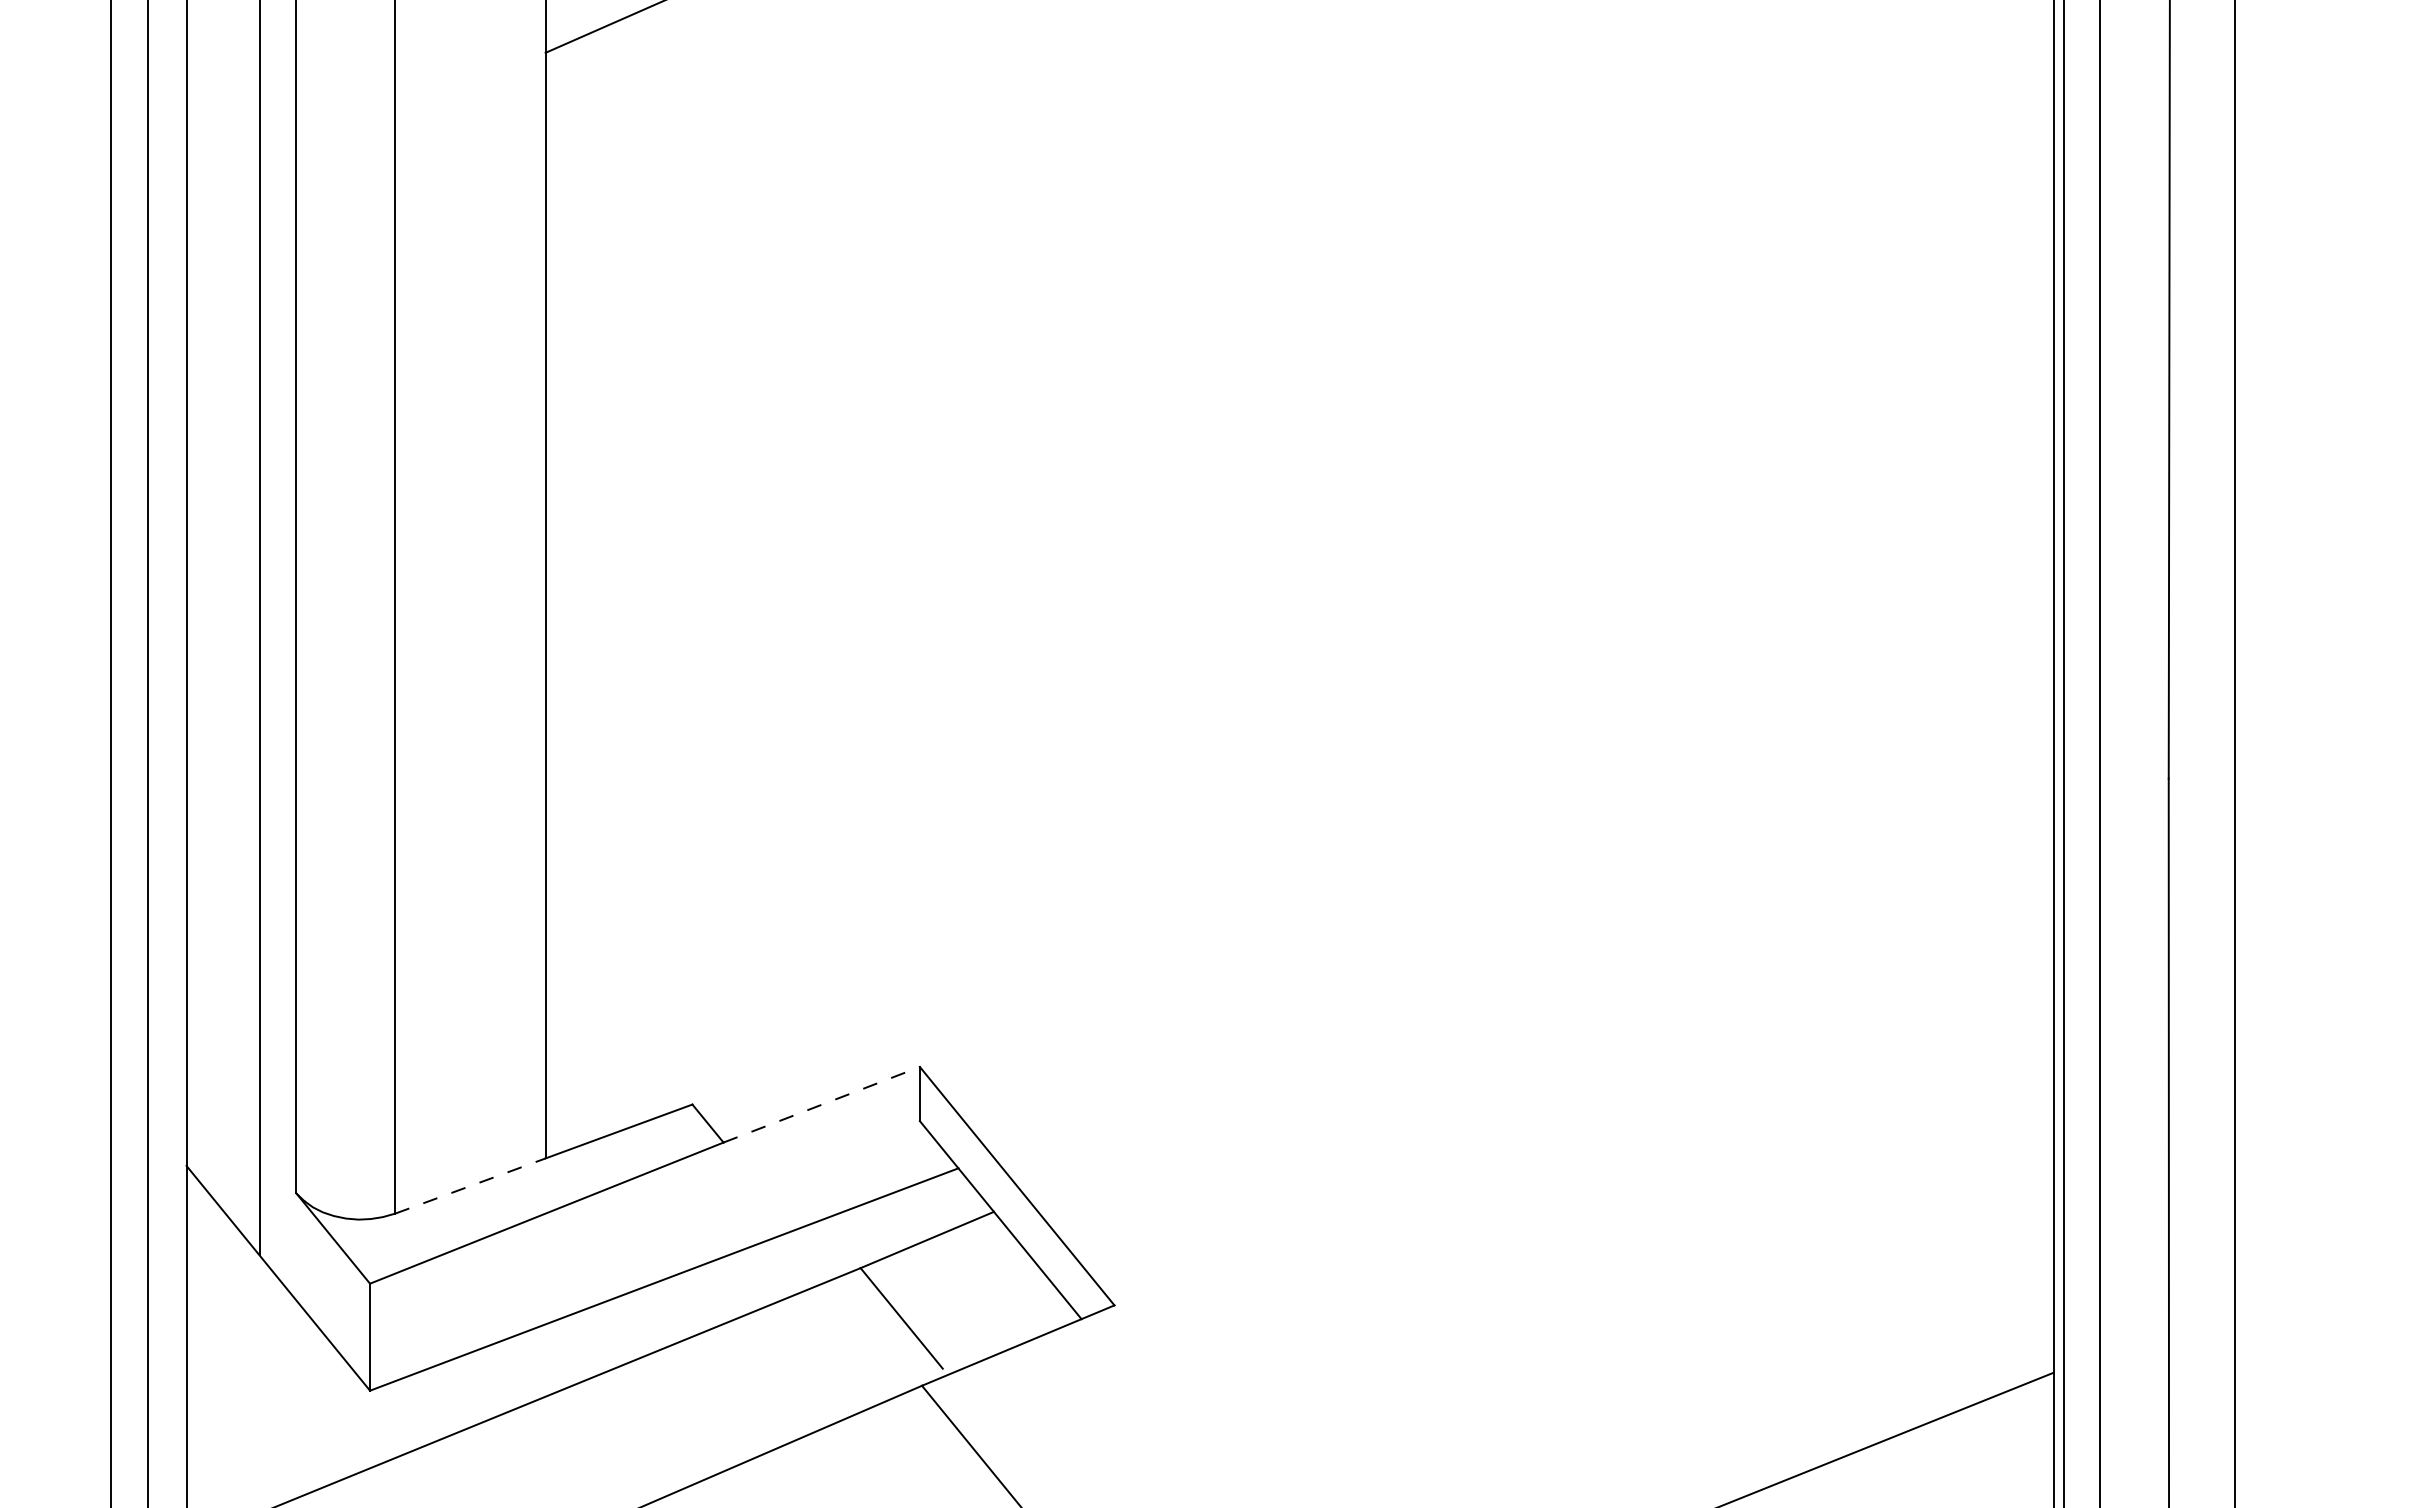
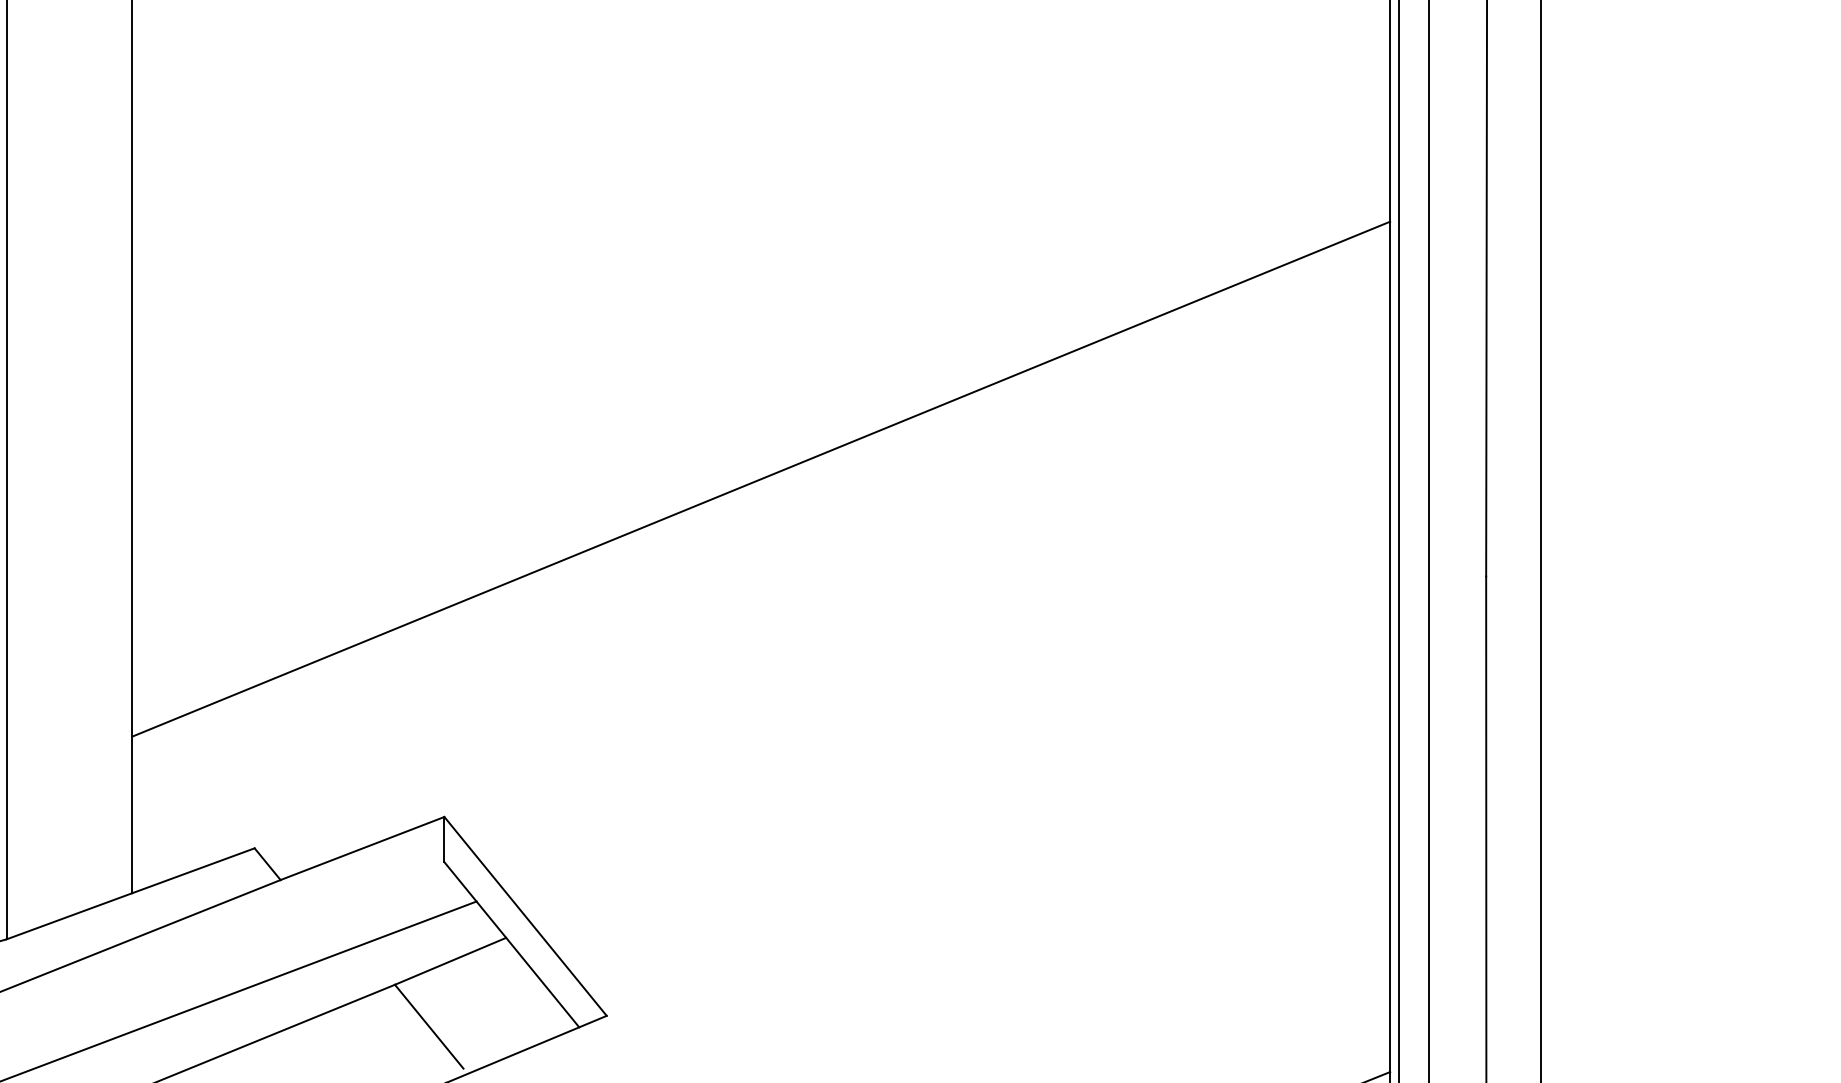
line: (1299, 661) -> (761, 478), added
line: (822, 1104) -> (363, 848), dashed -> solid
line: (470, 1185) -> (69, 915), dashed -> solid

